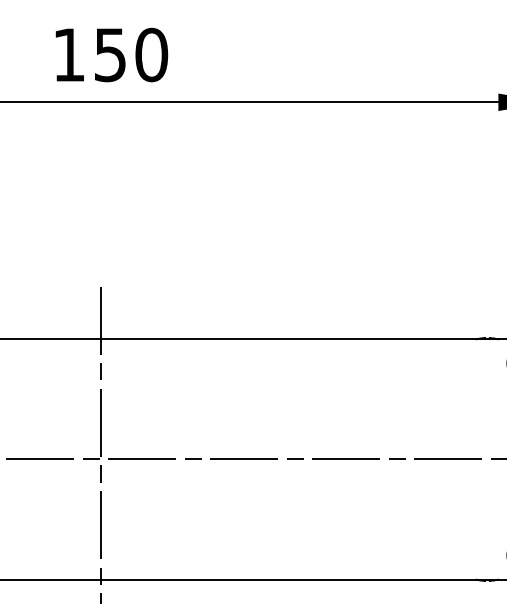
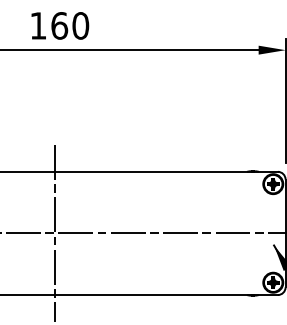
text: (110, 54) -> (59, 25), 150 -> 160

